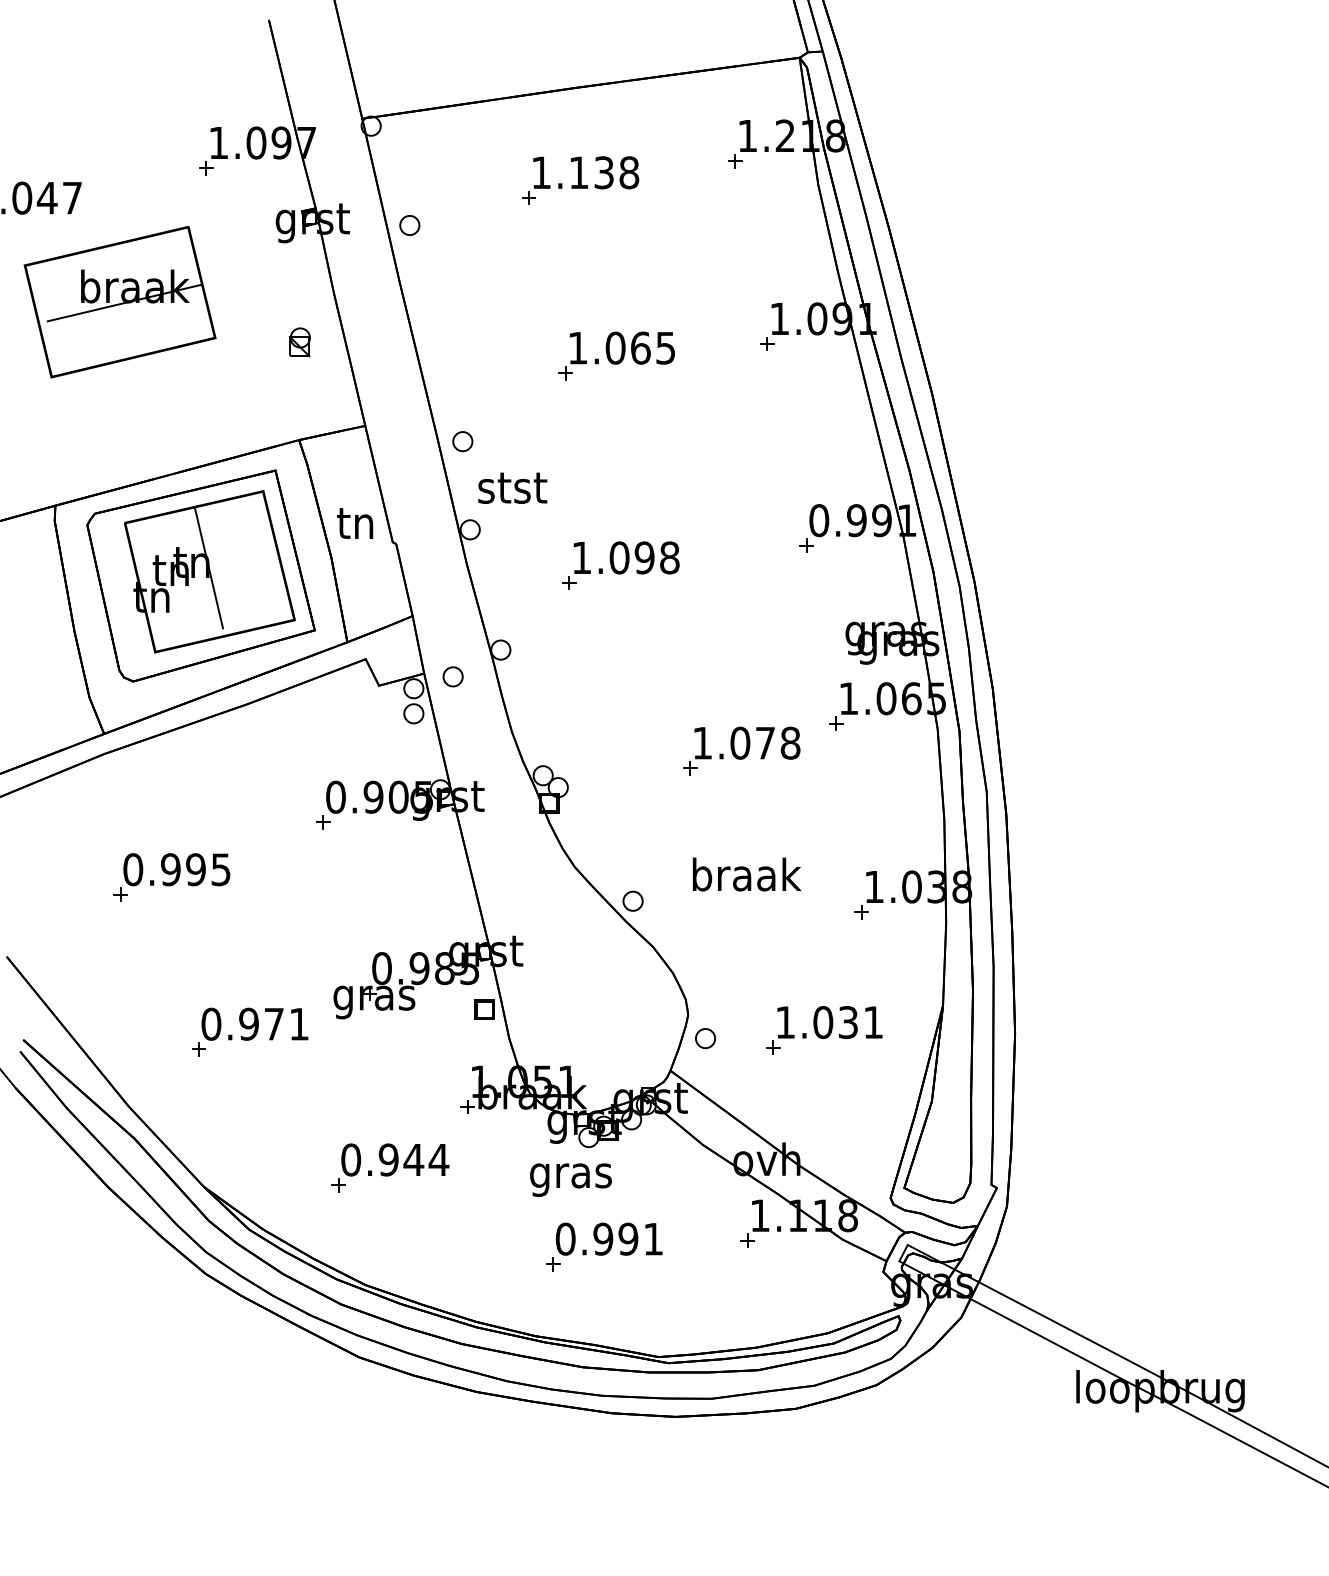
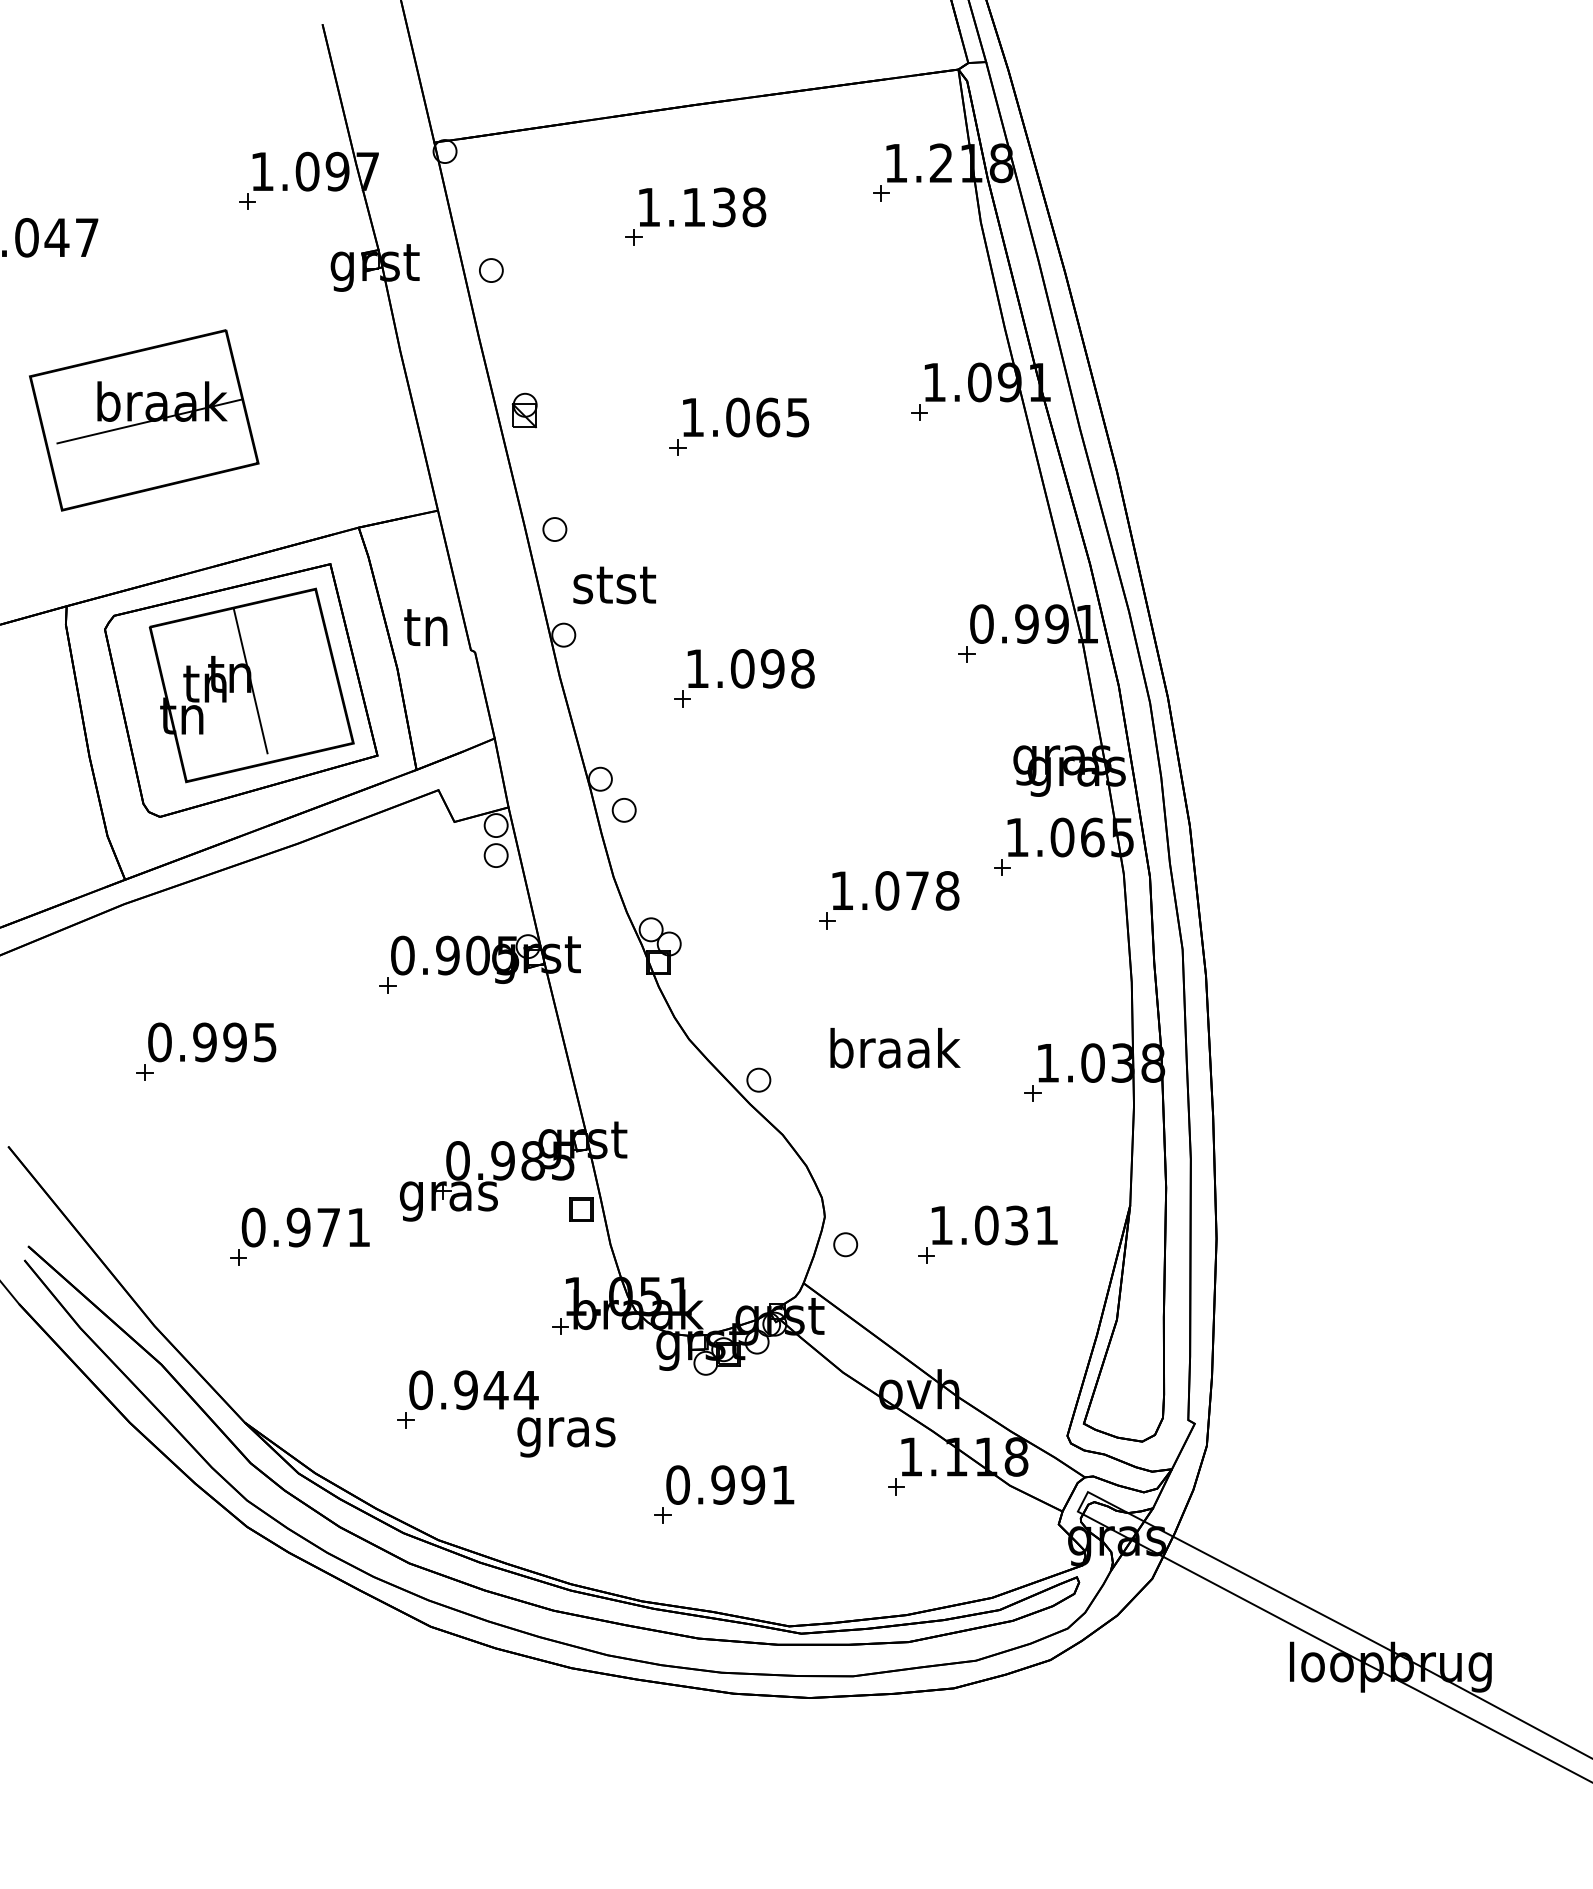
part: (120, 302) -> (144, 420), moved
part: (299, 342) -> (524, 410), moved
part: (452, 676) -> (623, 810), moved
text: (571, 1180) -> (566, 1437), moved

